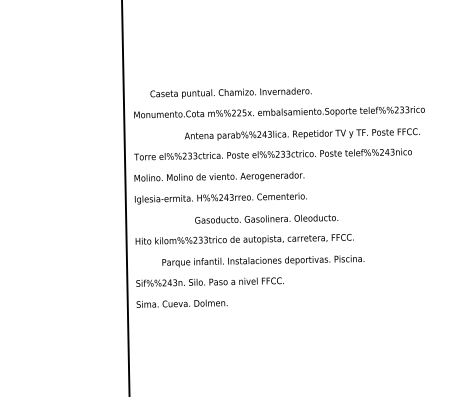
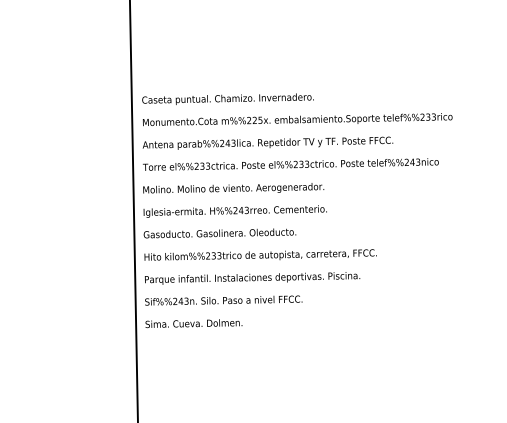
text: (230, 92) -> (227, 98), moved
text: (301, 133) -> (267, 142), moved
text: (266, 219) -> (219, 233), moved
text: (263, 261) -> (252, 278), moved

